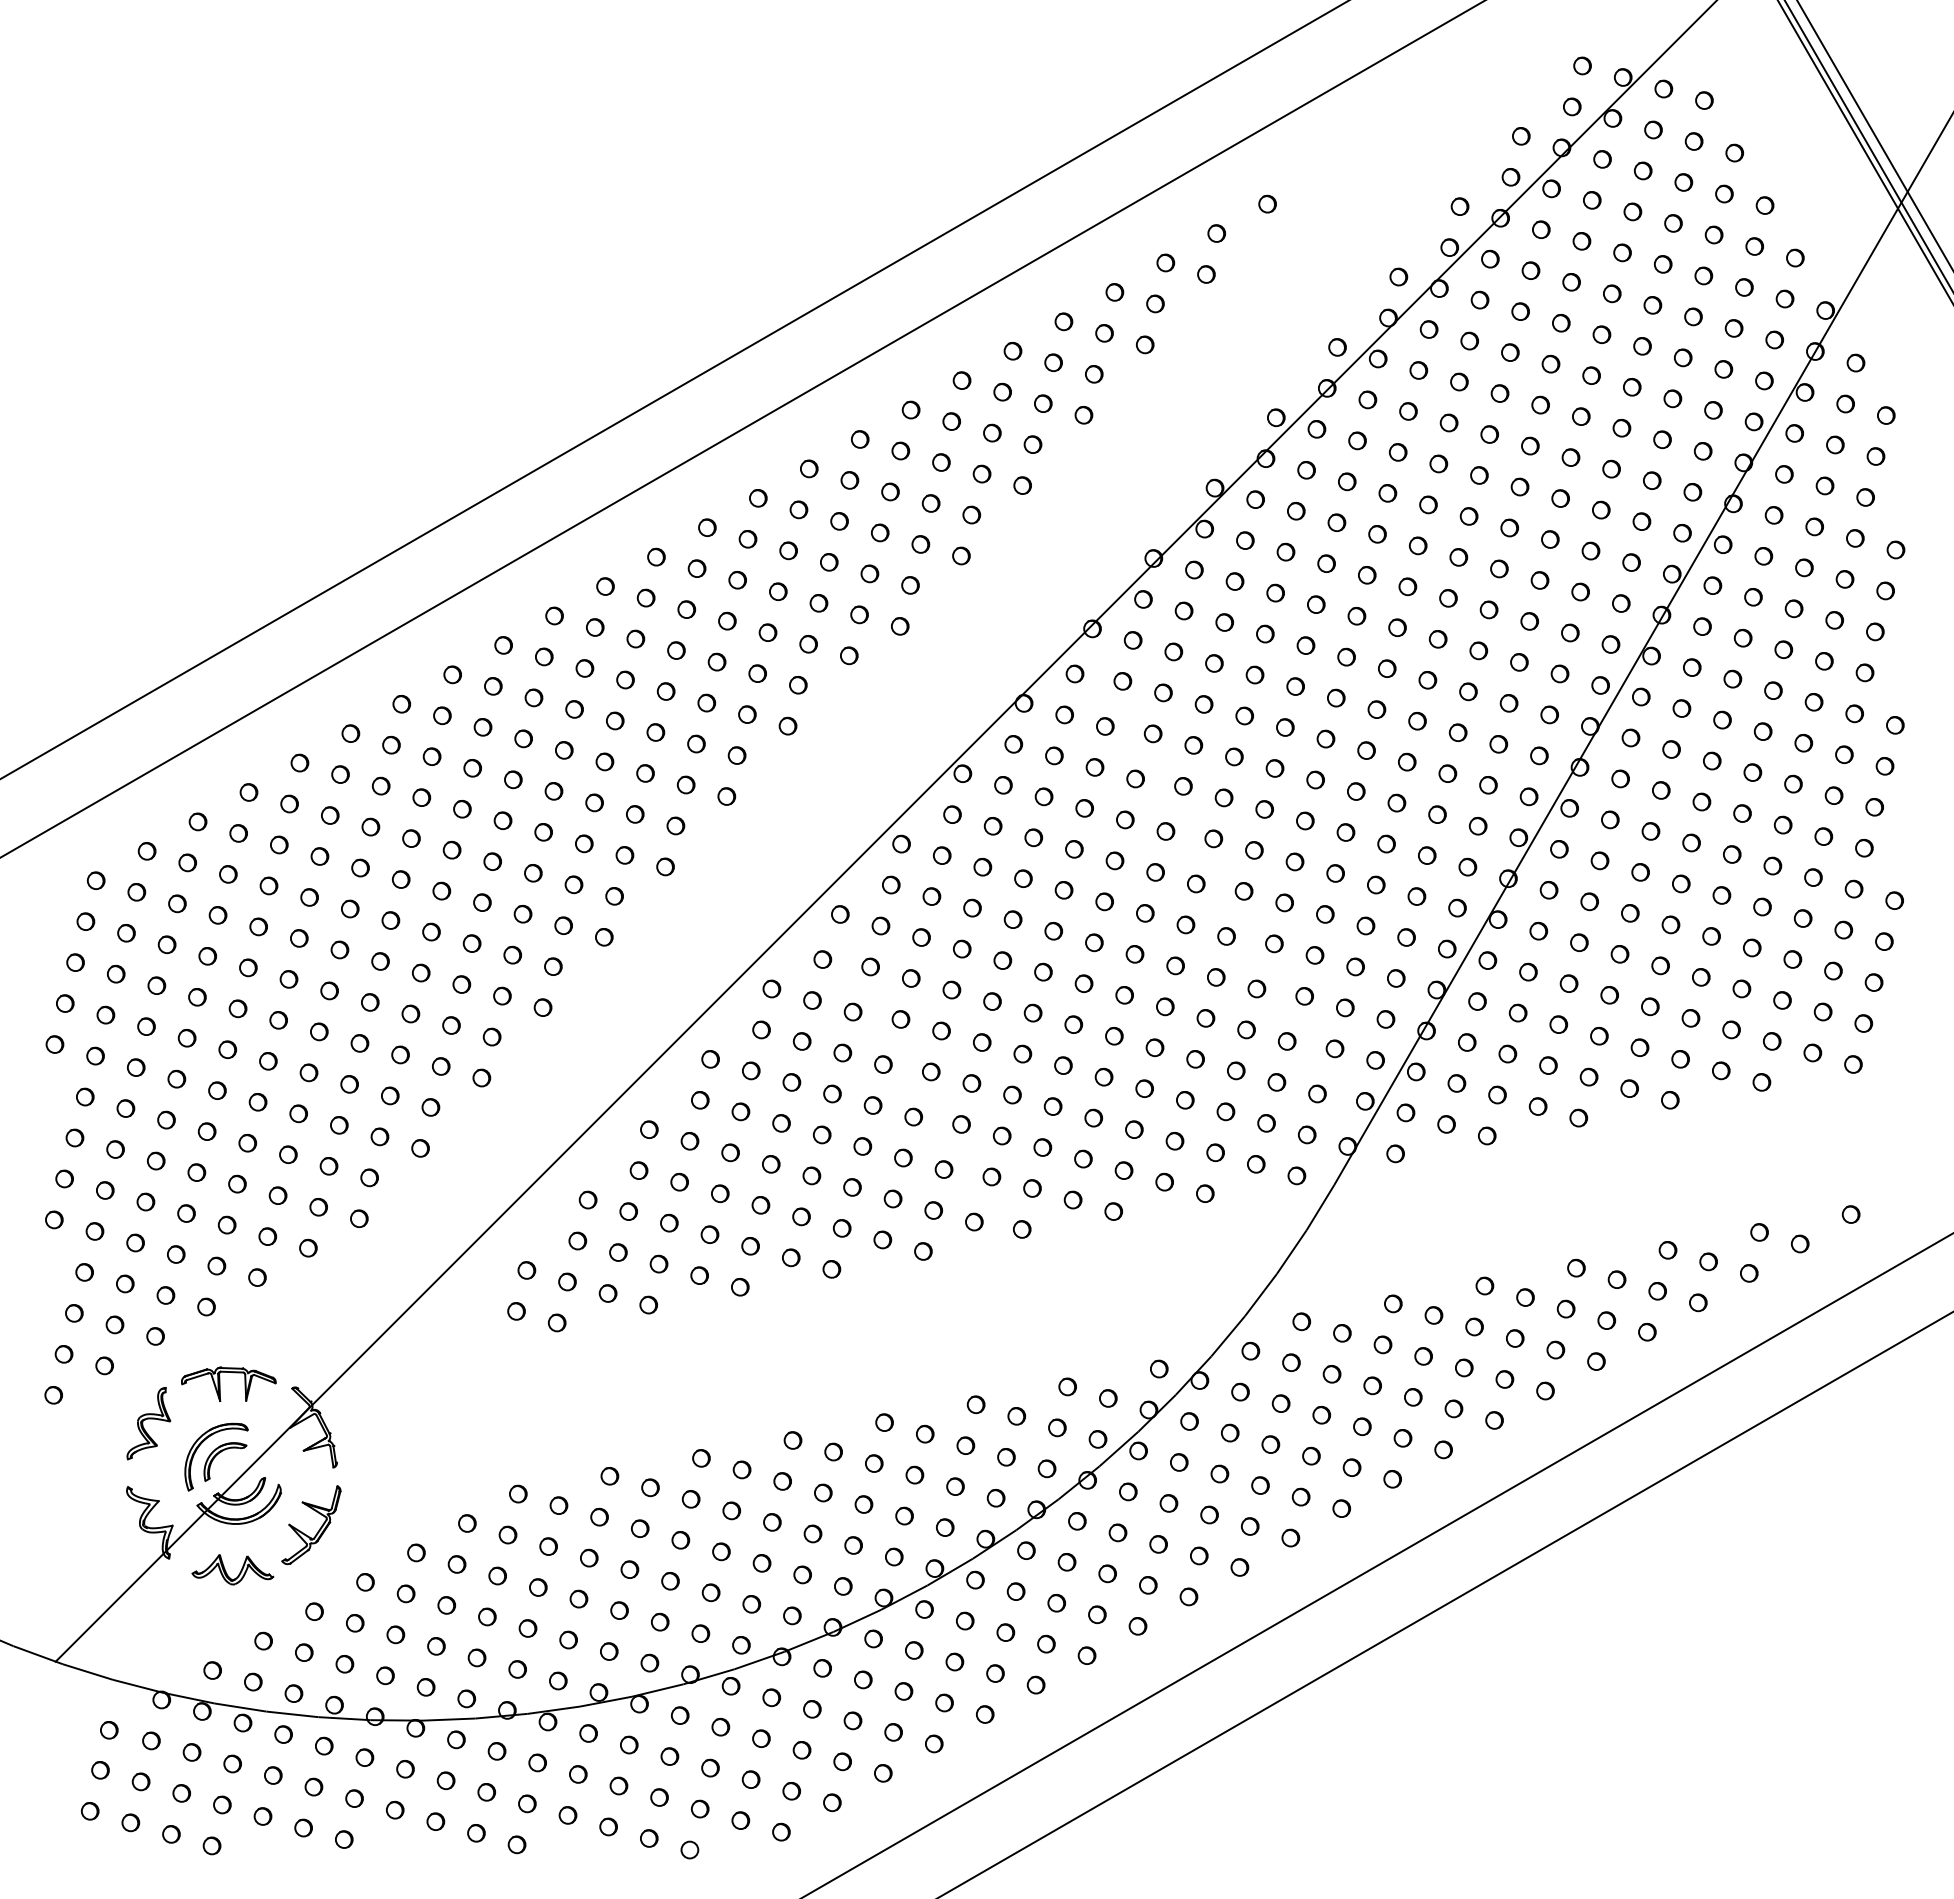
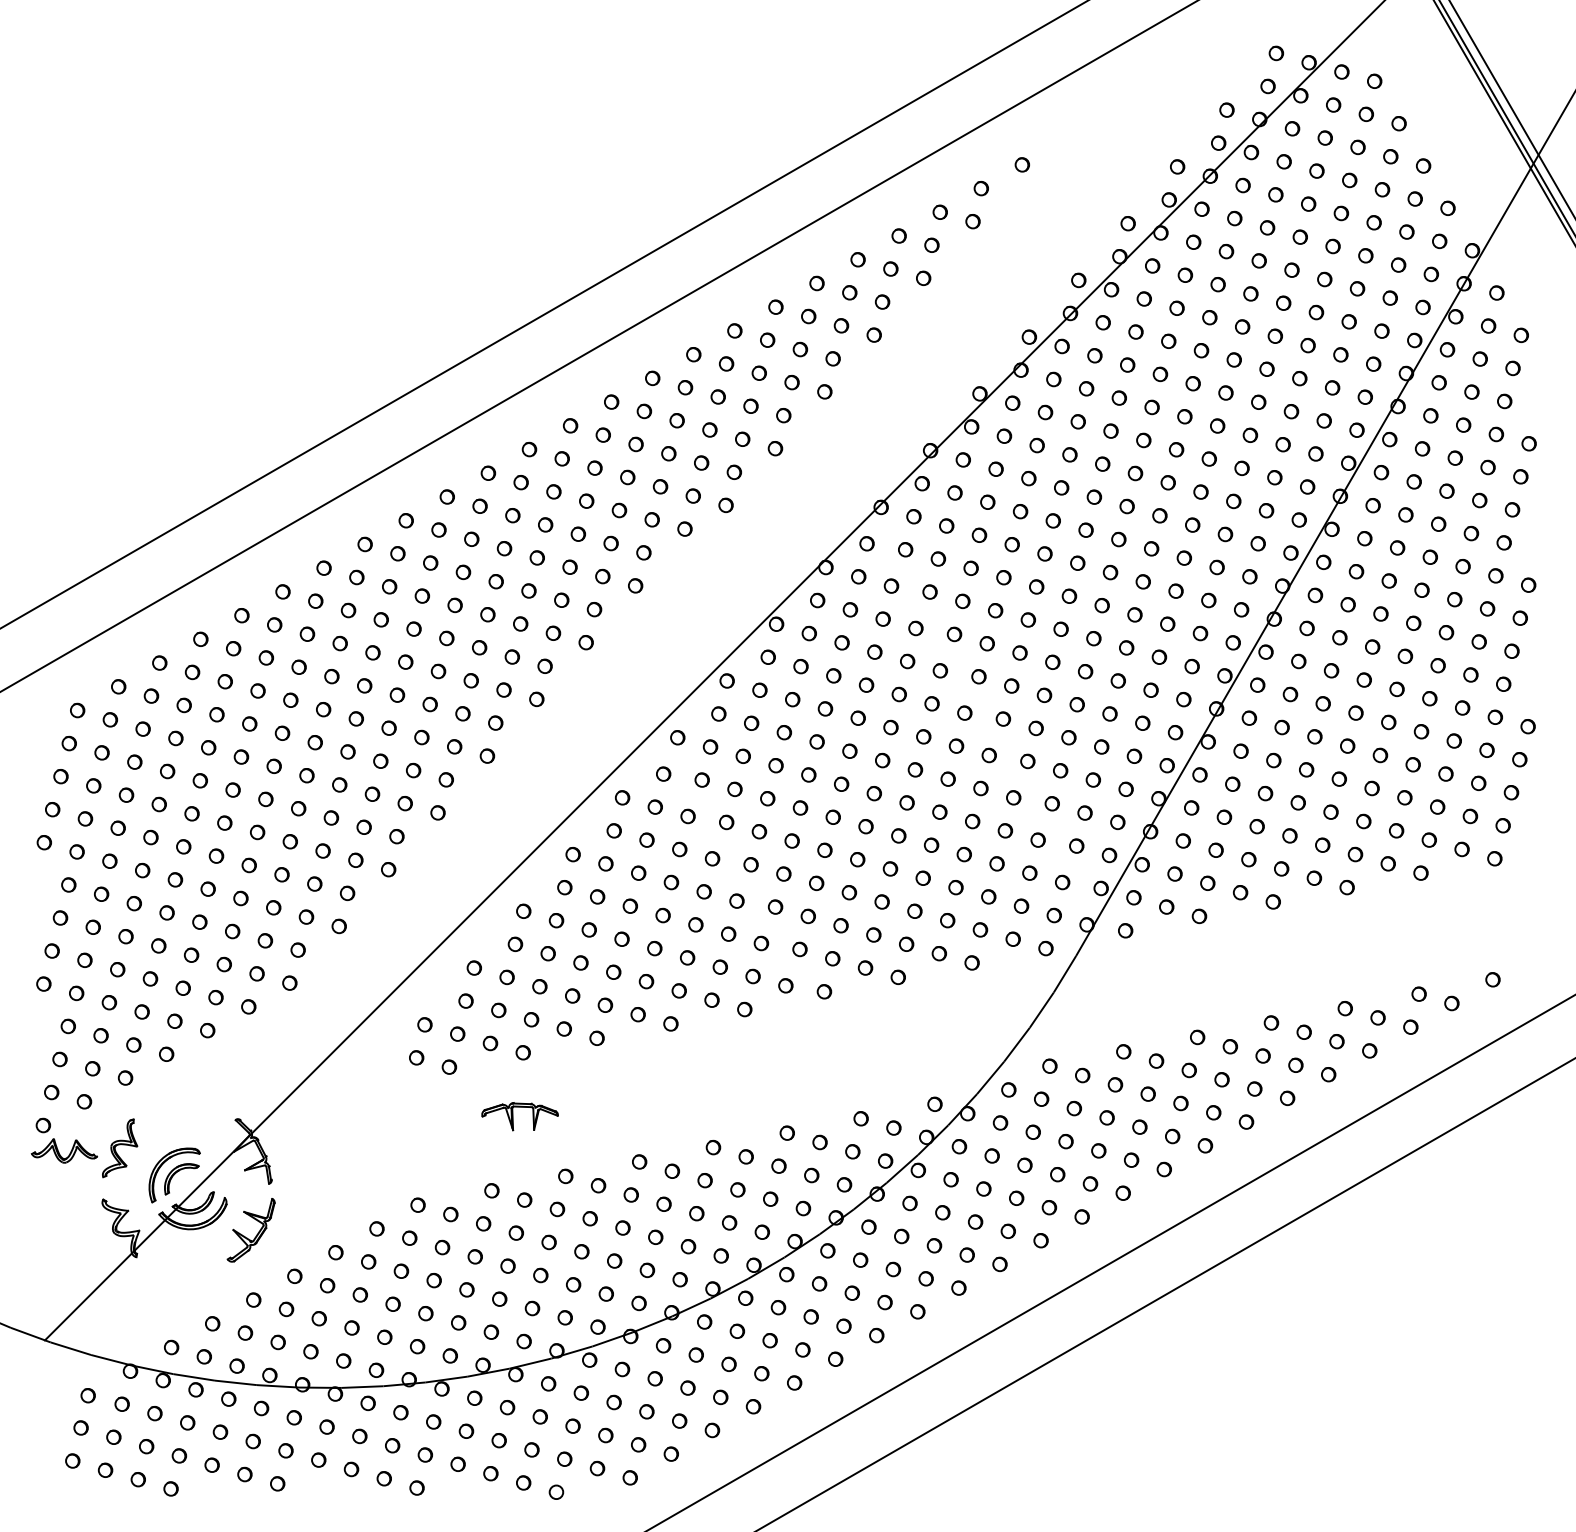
part: (220, 1384) -> (513, 1116), moved
part: (226, 1571) -> (59, 1152), moved

